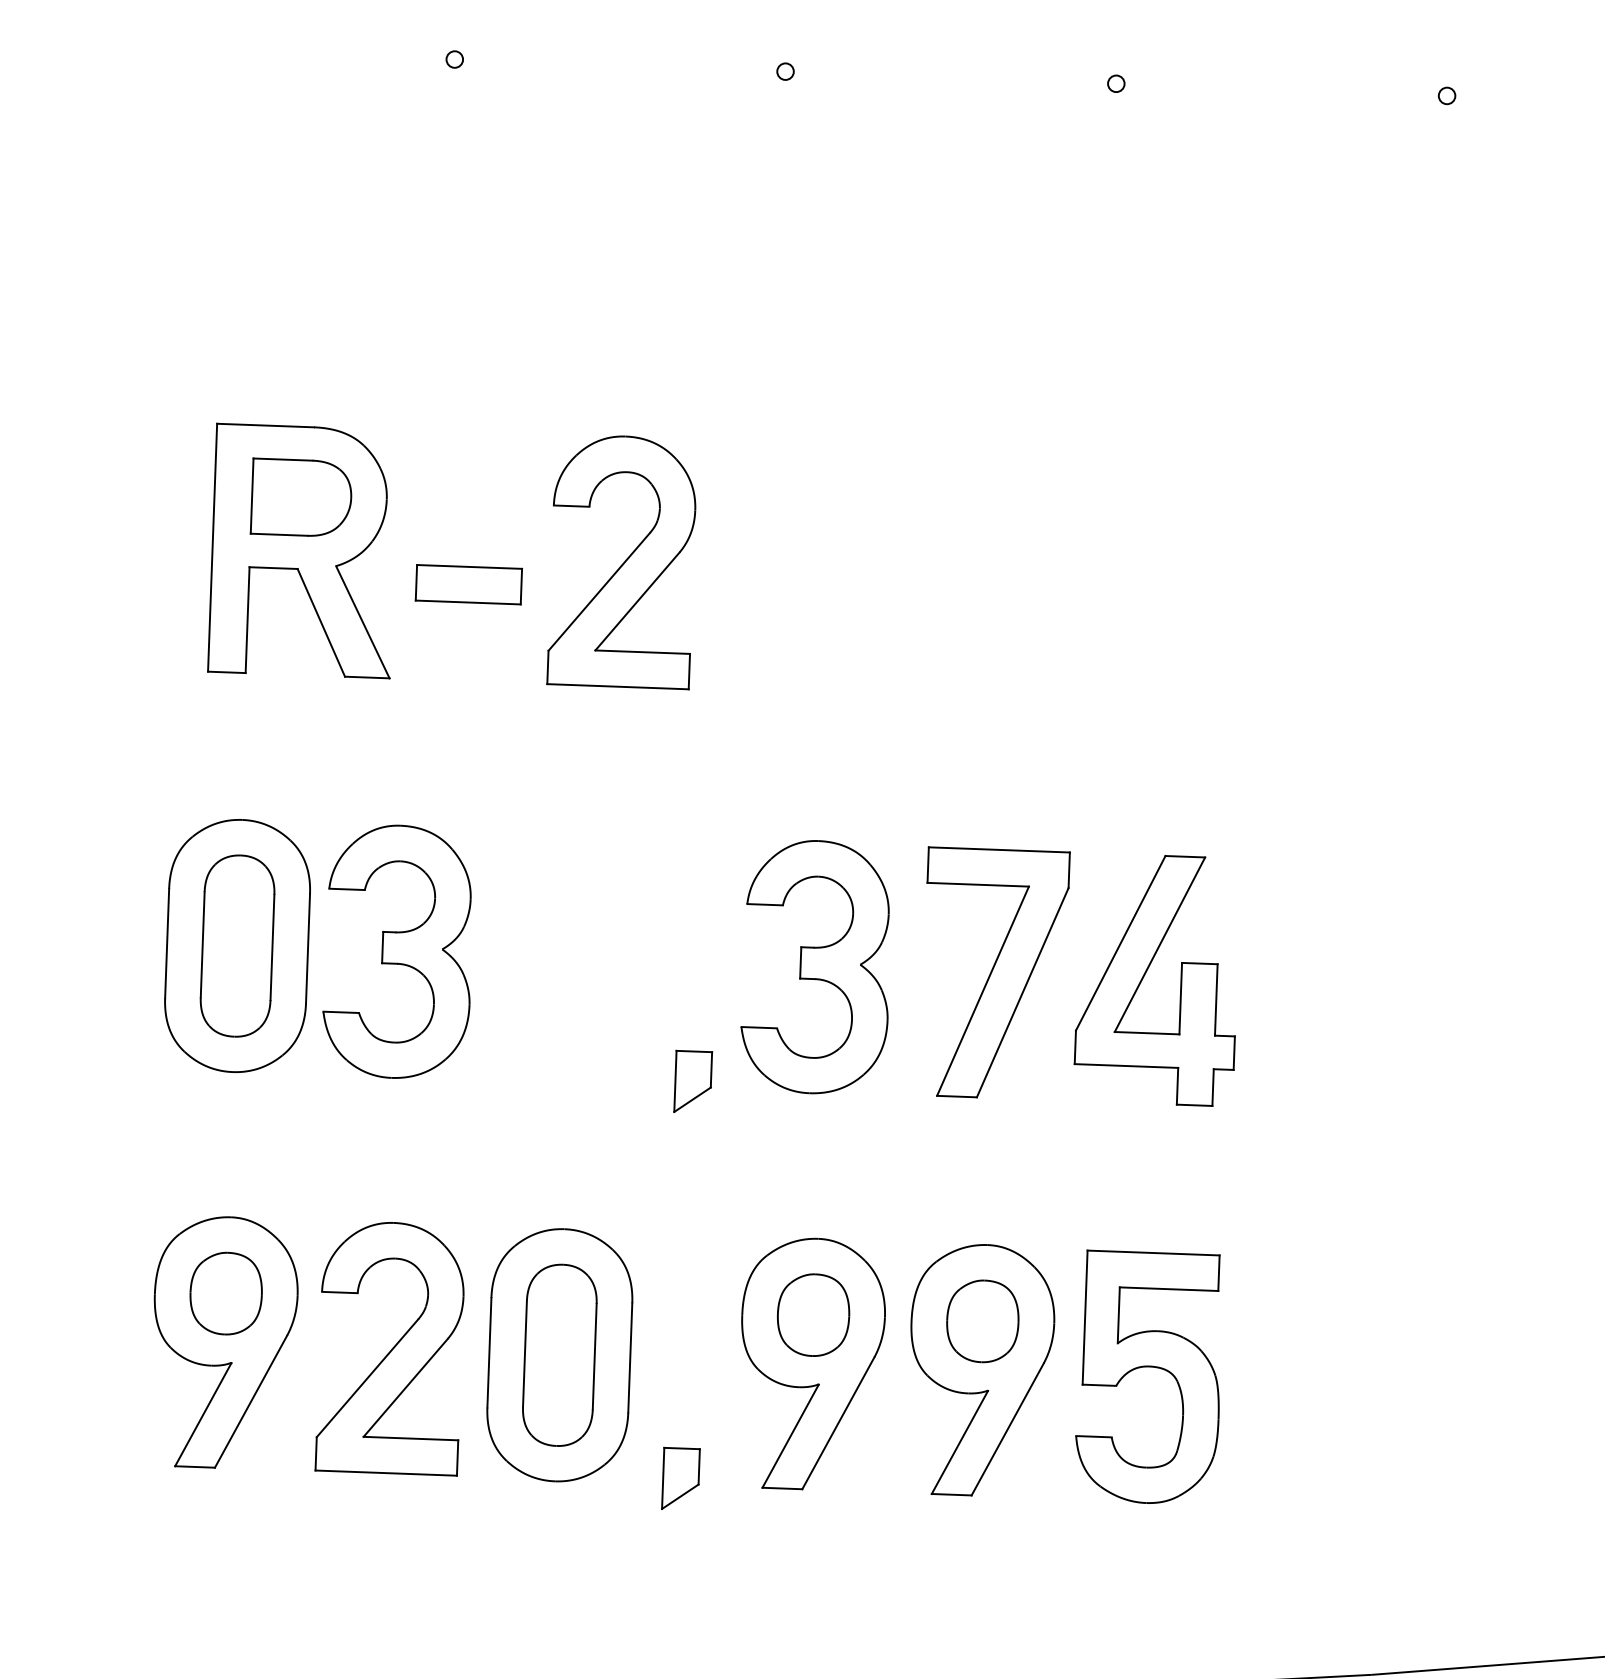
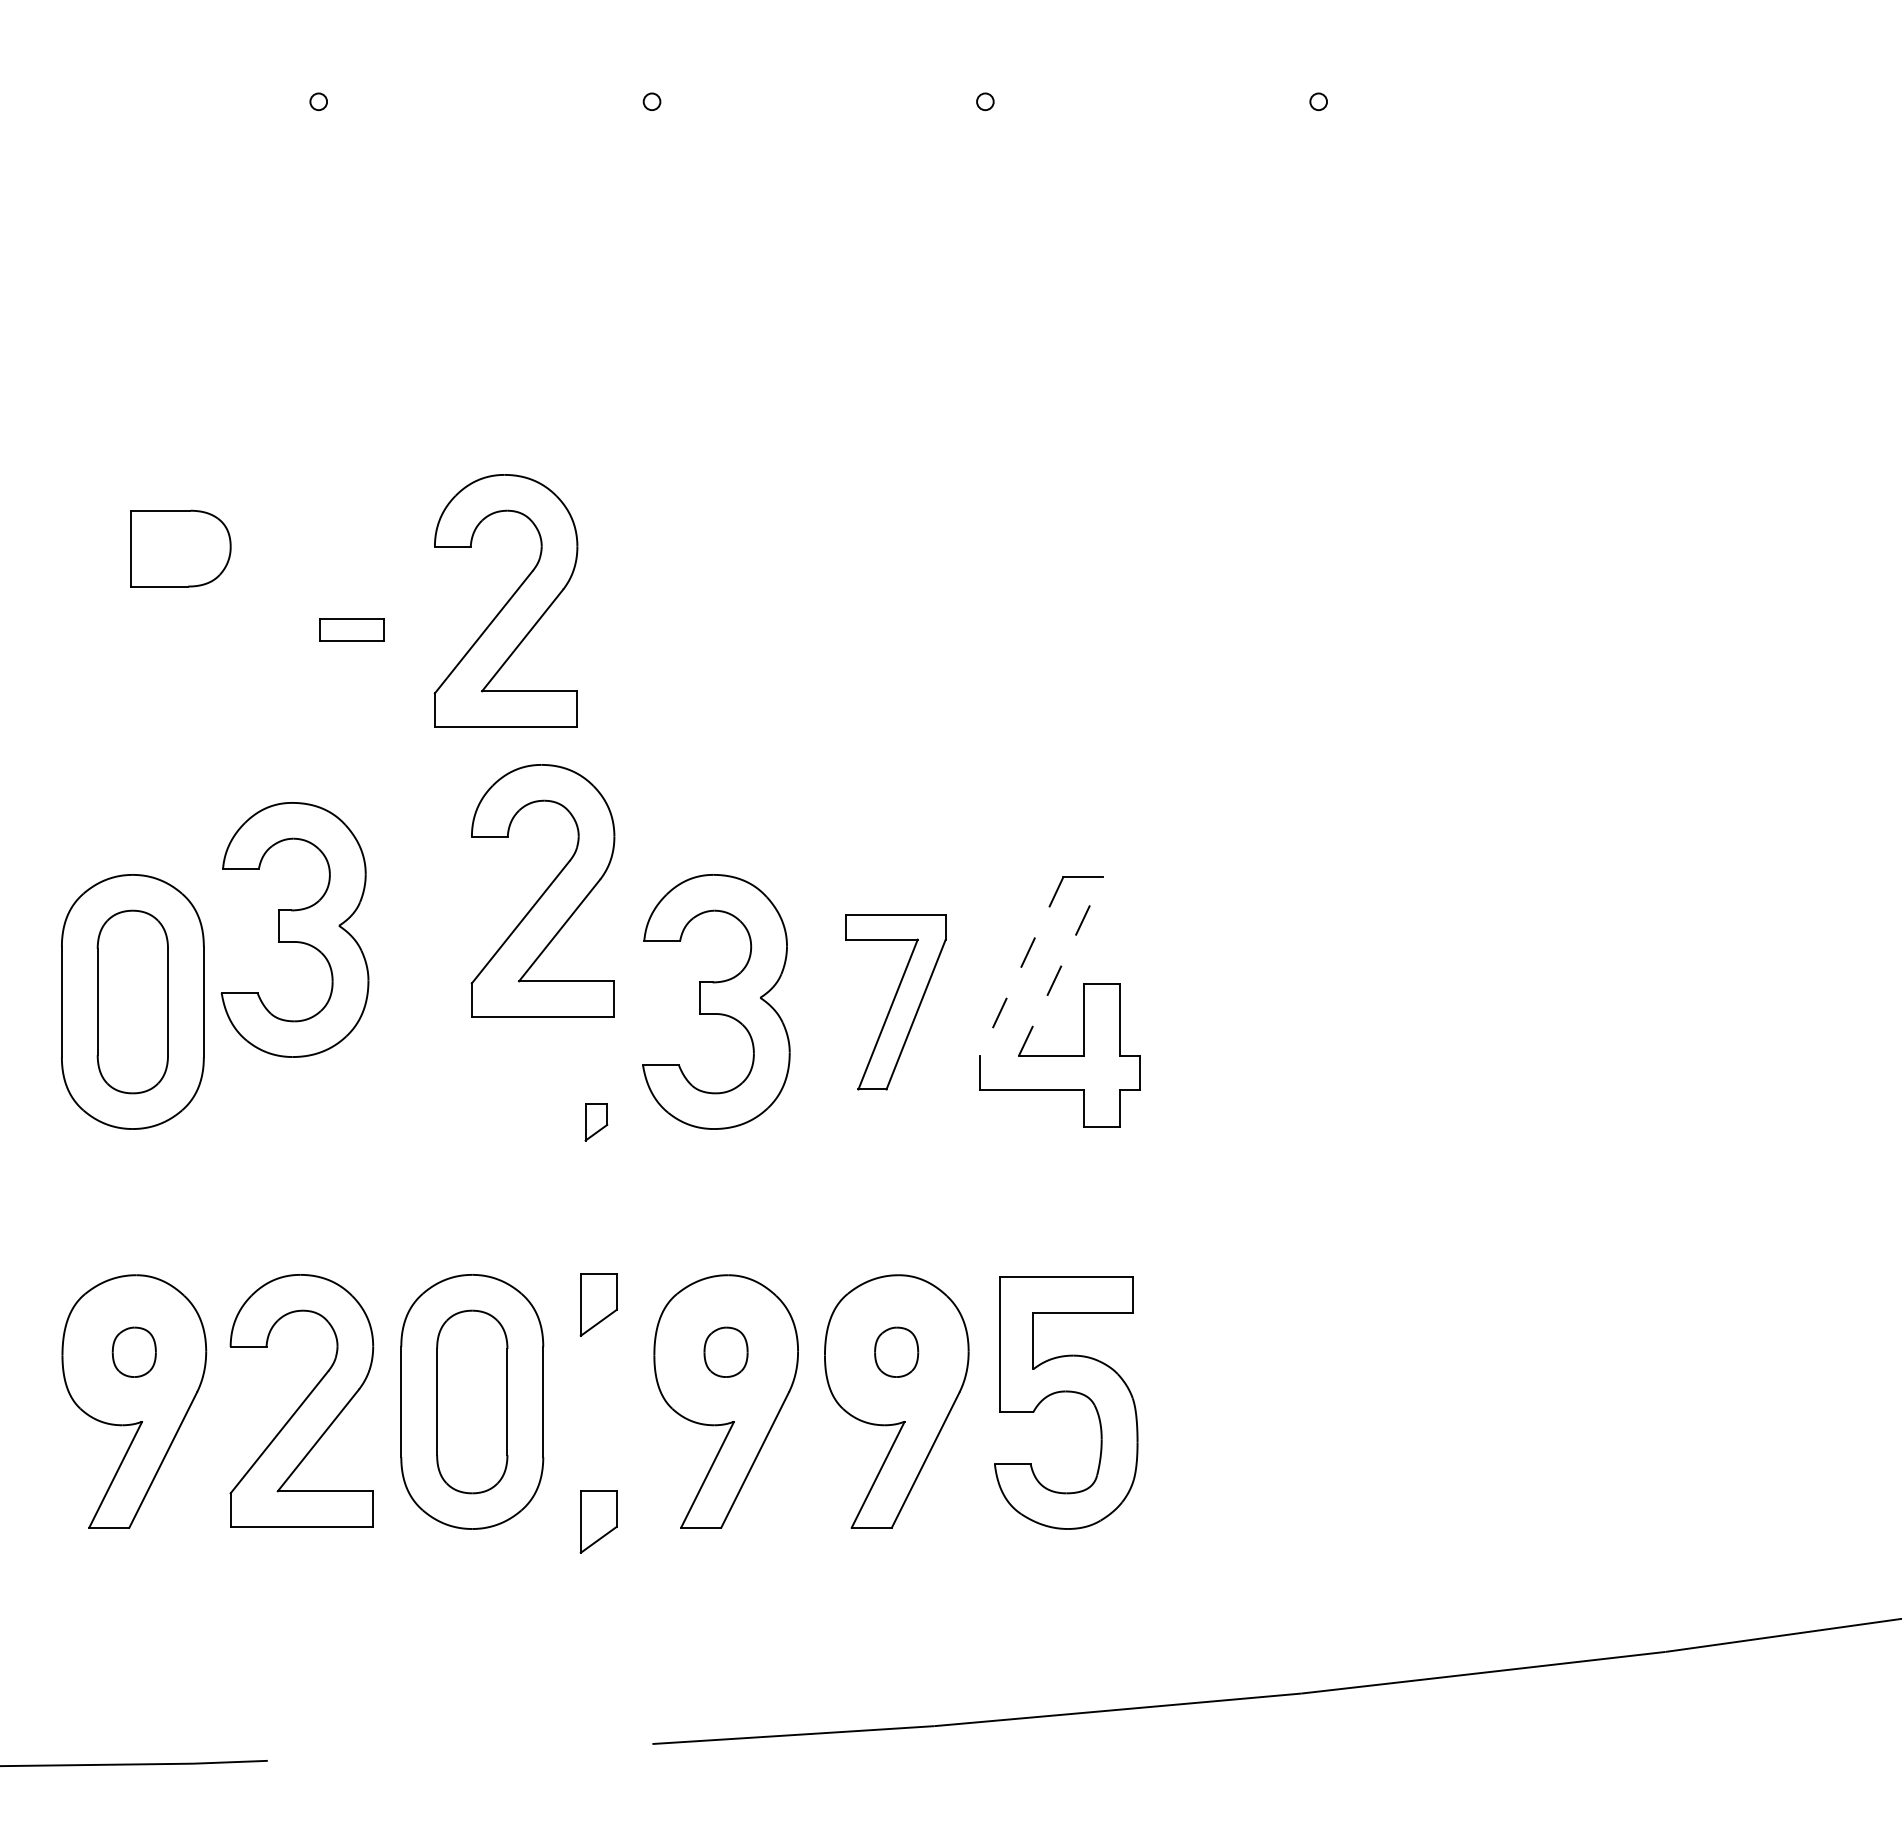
part: (303, 550) -> (184, 601), removed
part: (468, 584) -> (351, 629), size x0.6
part: (648, 850) -> (542, 890), added
line: (1120, 943) -> (1021, 966), solid -> dashed
line: (1160, 944) -> (1061, 966), solid -> dashed
part: (397, 951) -> (294, 929), moved
part: (994, 973) -> (895, 1001), size x0.7
part: (693, 1081) -> (596, 1121), size x0.6
part: (688, 1263) -> (598, 1304), added
part: (226, 1293) -> (134, 1352), size x0.6
part: (812, 1315) -> (725, 1352), size x0.6
part: (982, 1321) -> (896, 1352), size x0.6

